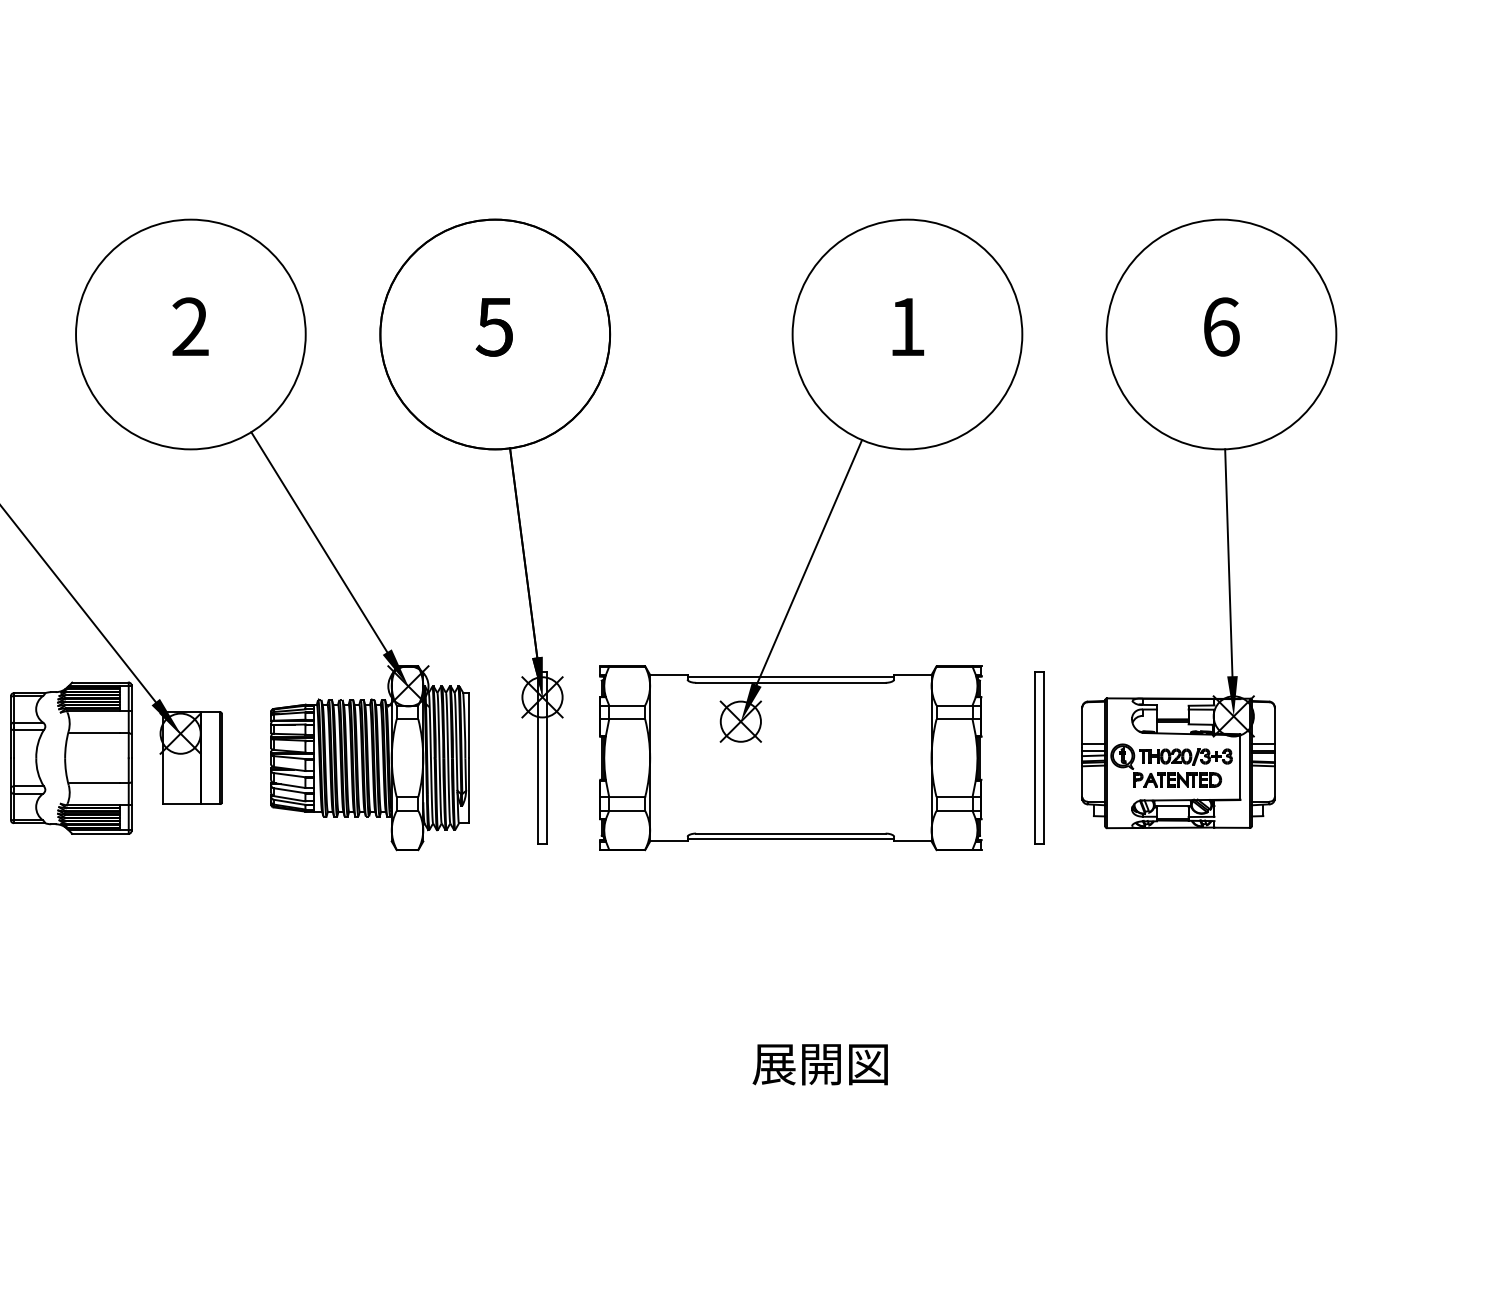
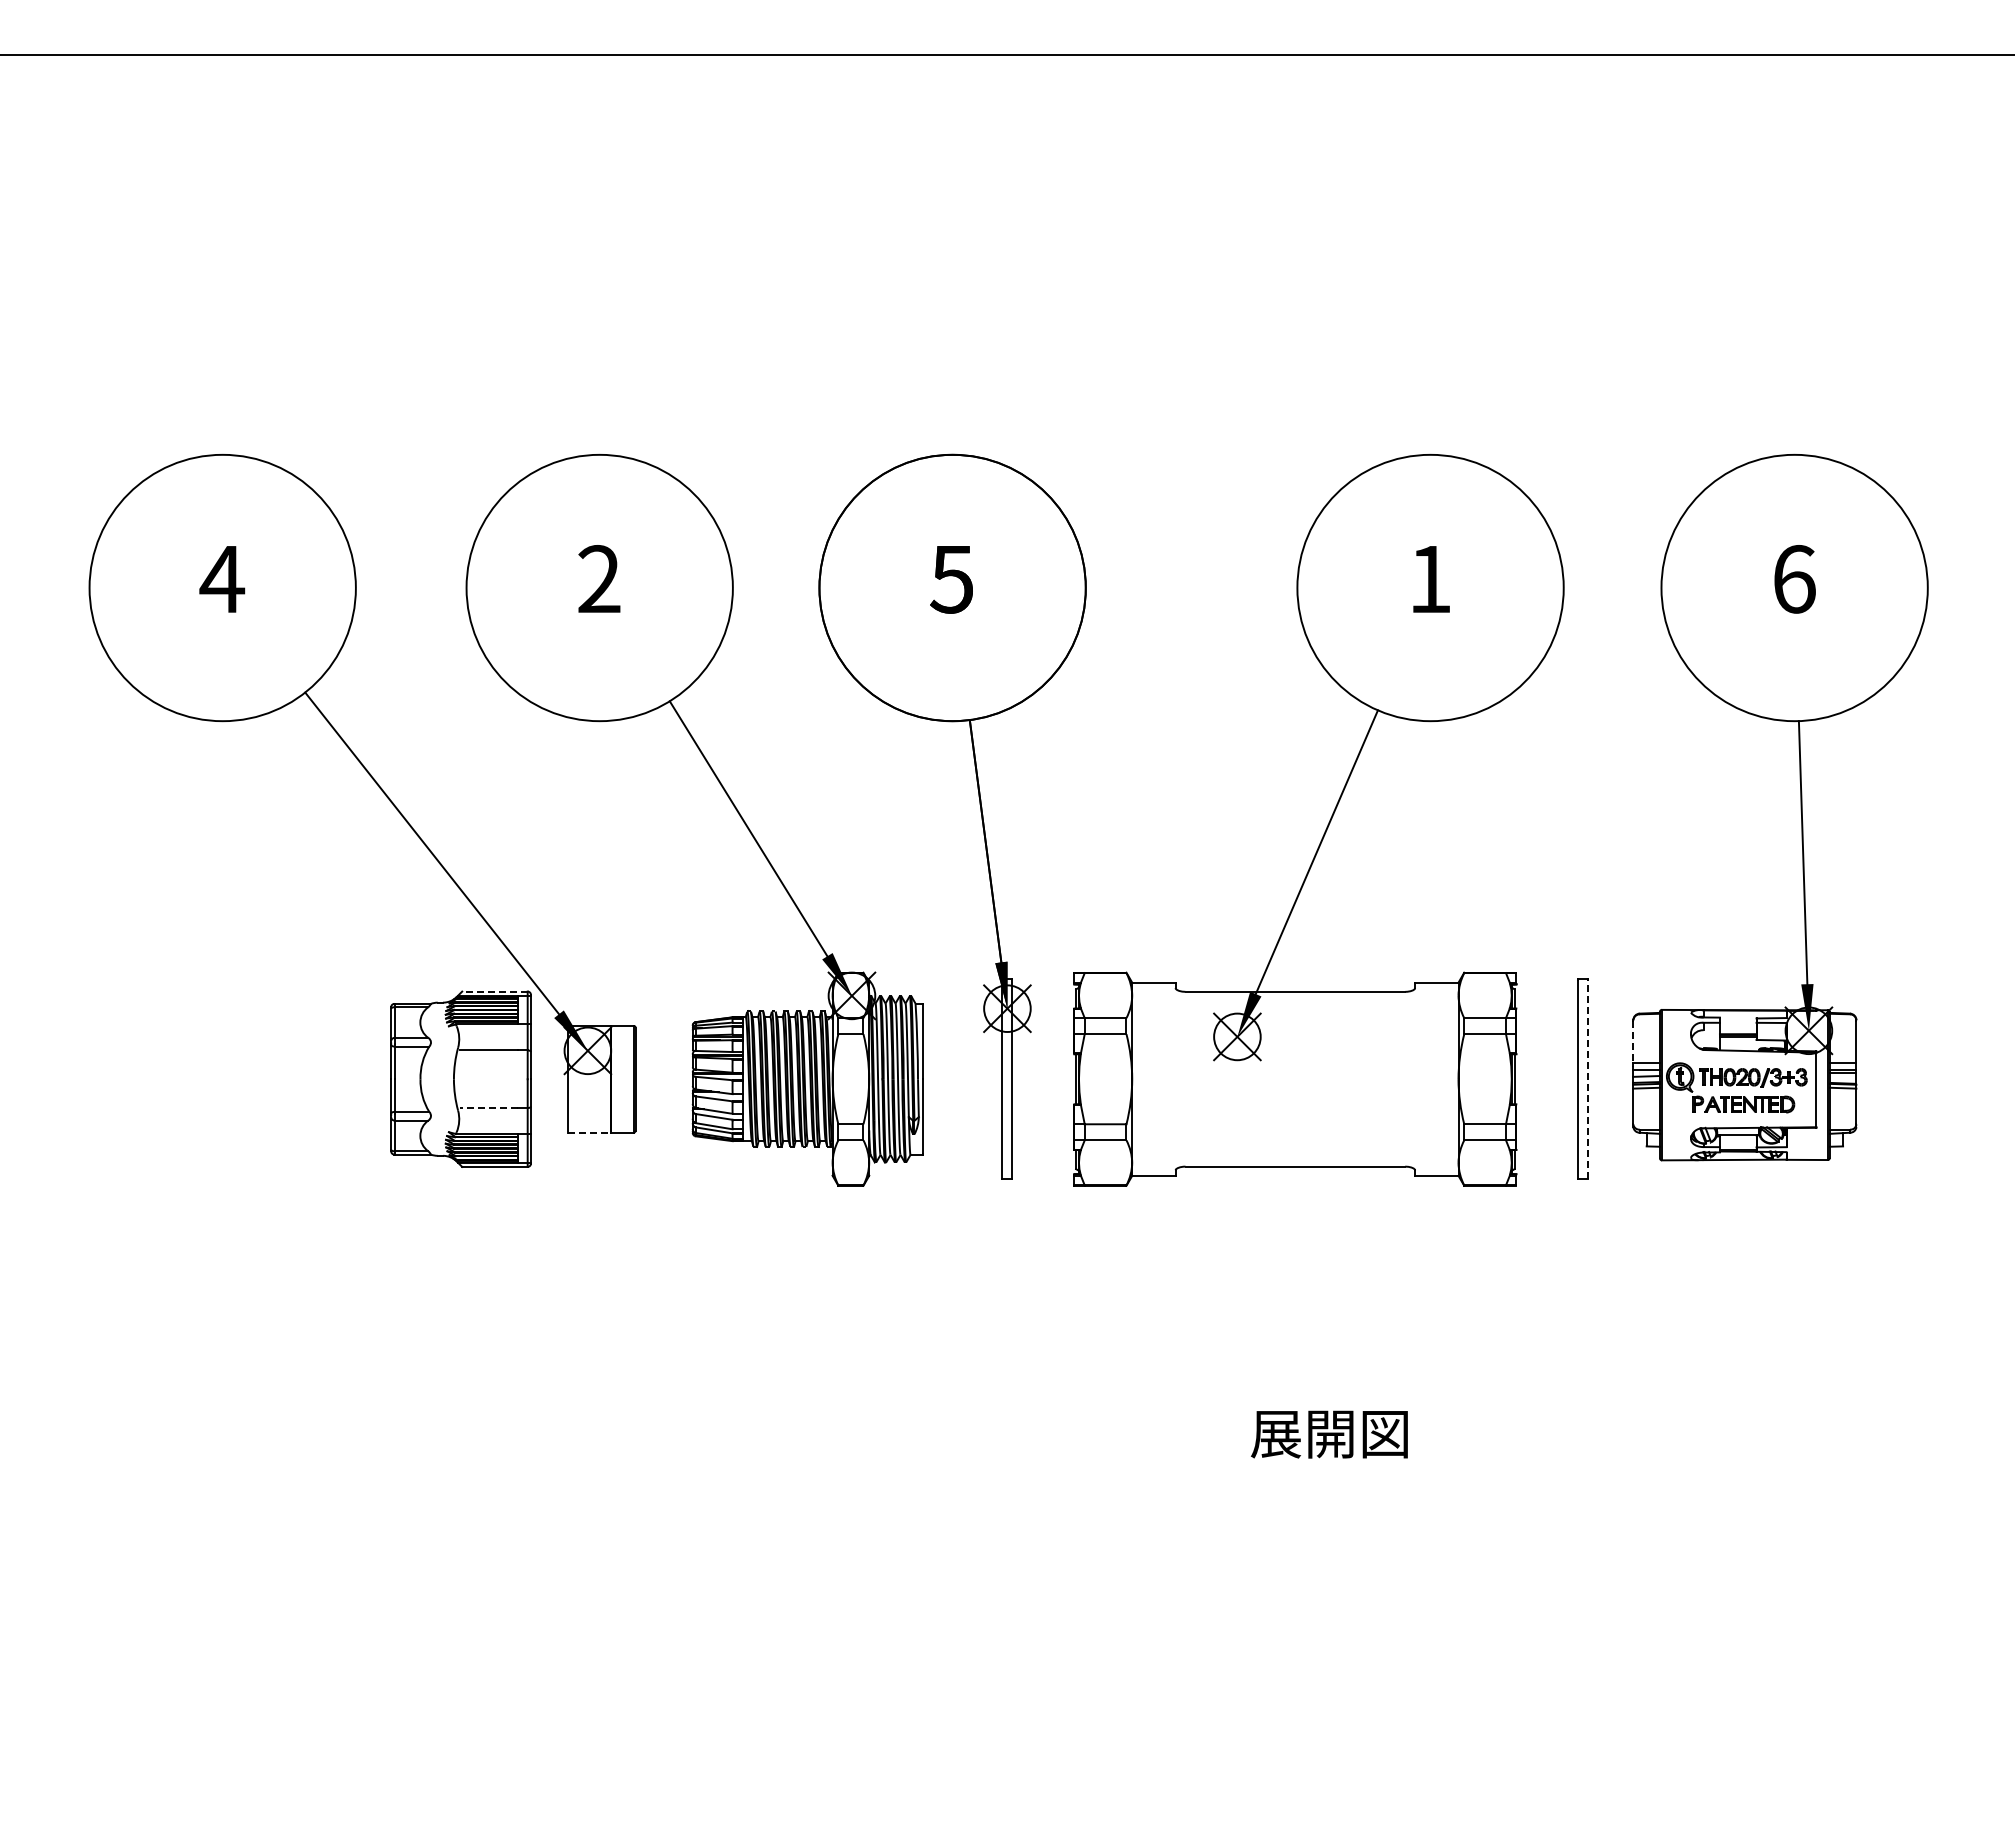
line: (790, 677) -> (1295, 985), removed
line: (100, 682) -> (494, 991), solid -> dashed
line: (1082, 726) -> (1633, 1042), solid -> dashed
line: (1043, 758) -> (1588, 1079), solid -> dashed
line: (94, 783) -> (488, 1108), solid -> dashed
line: (182, 804) -> (589, 1132), solid -> dashed
line: (790, 839) -> (1295, 1173), removed

